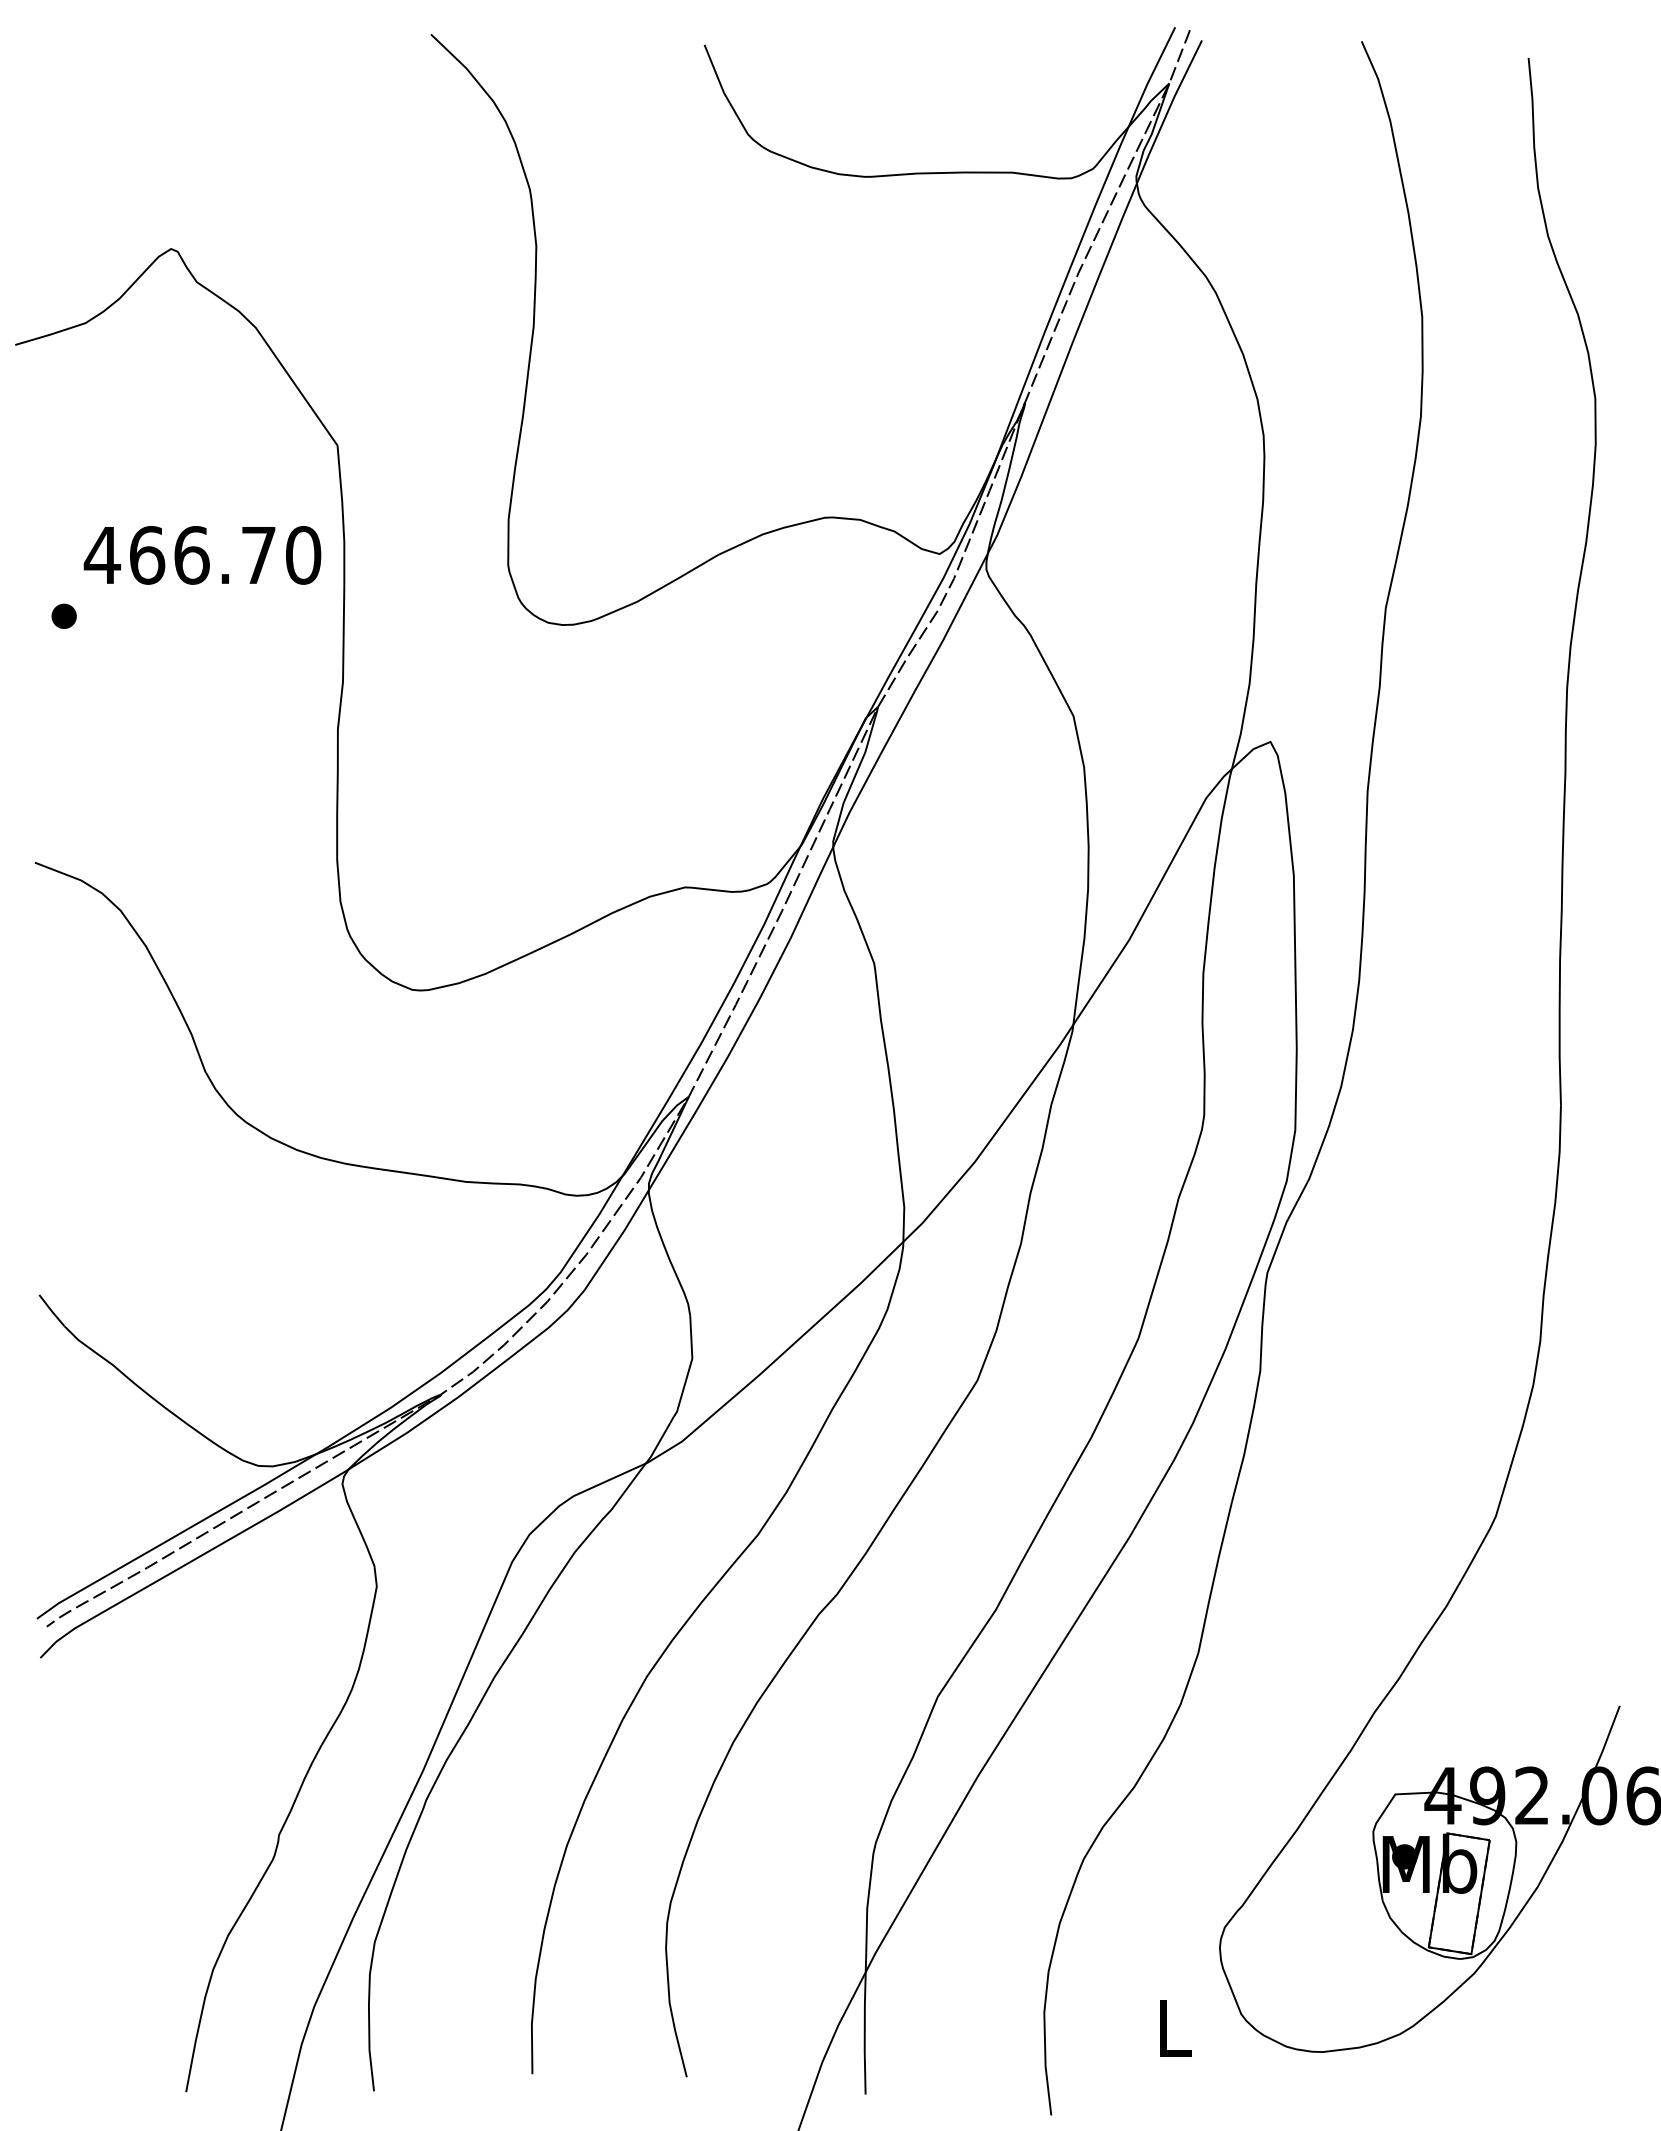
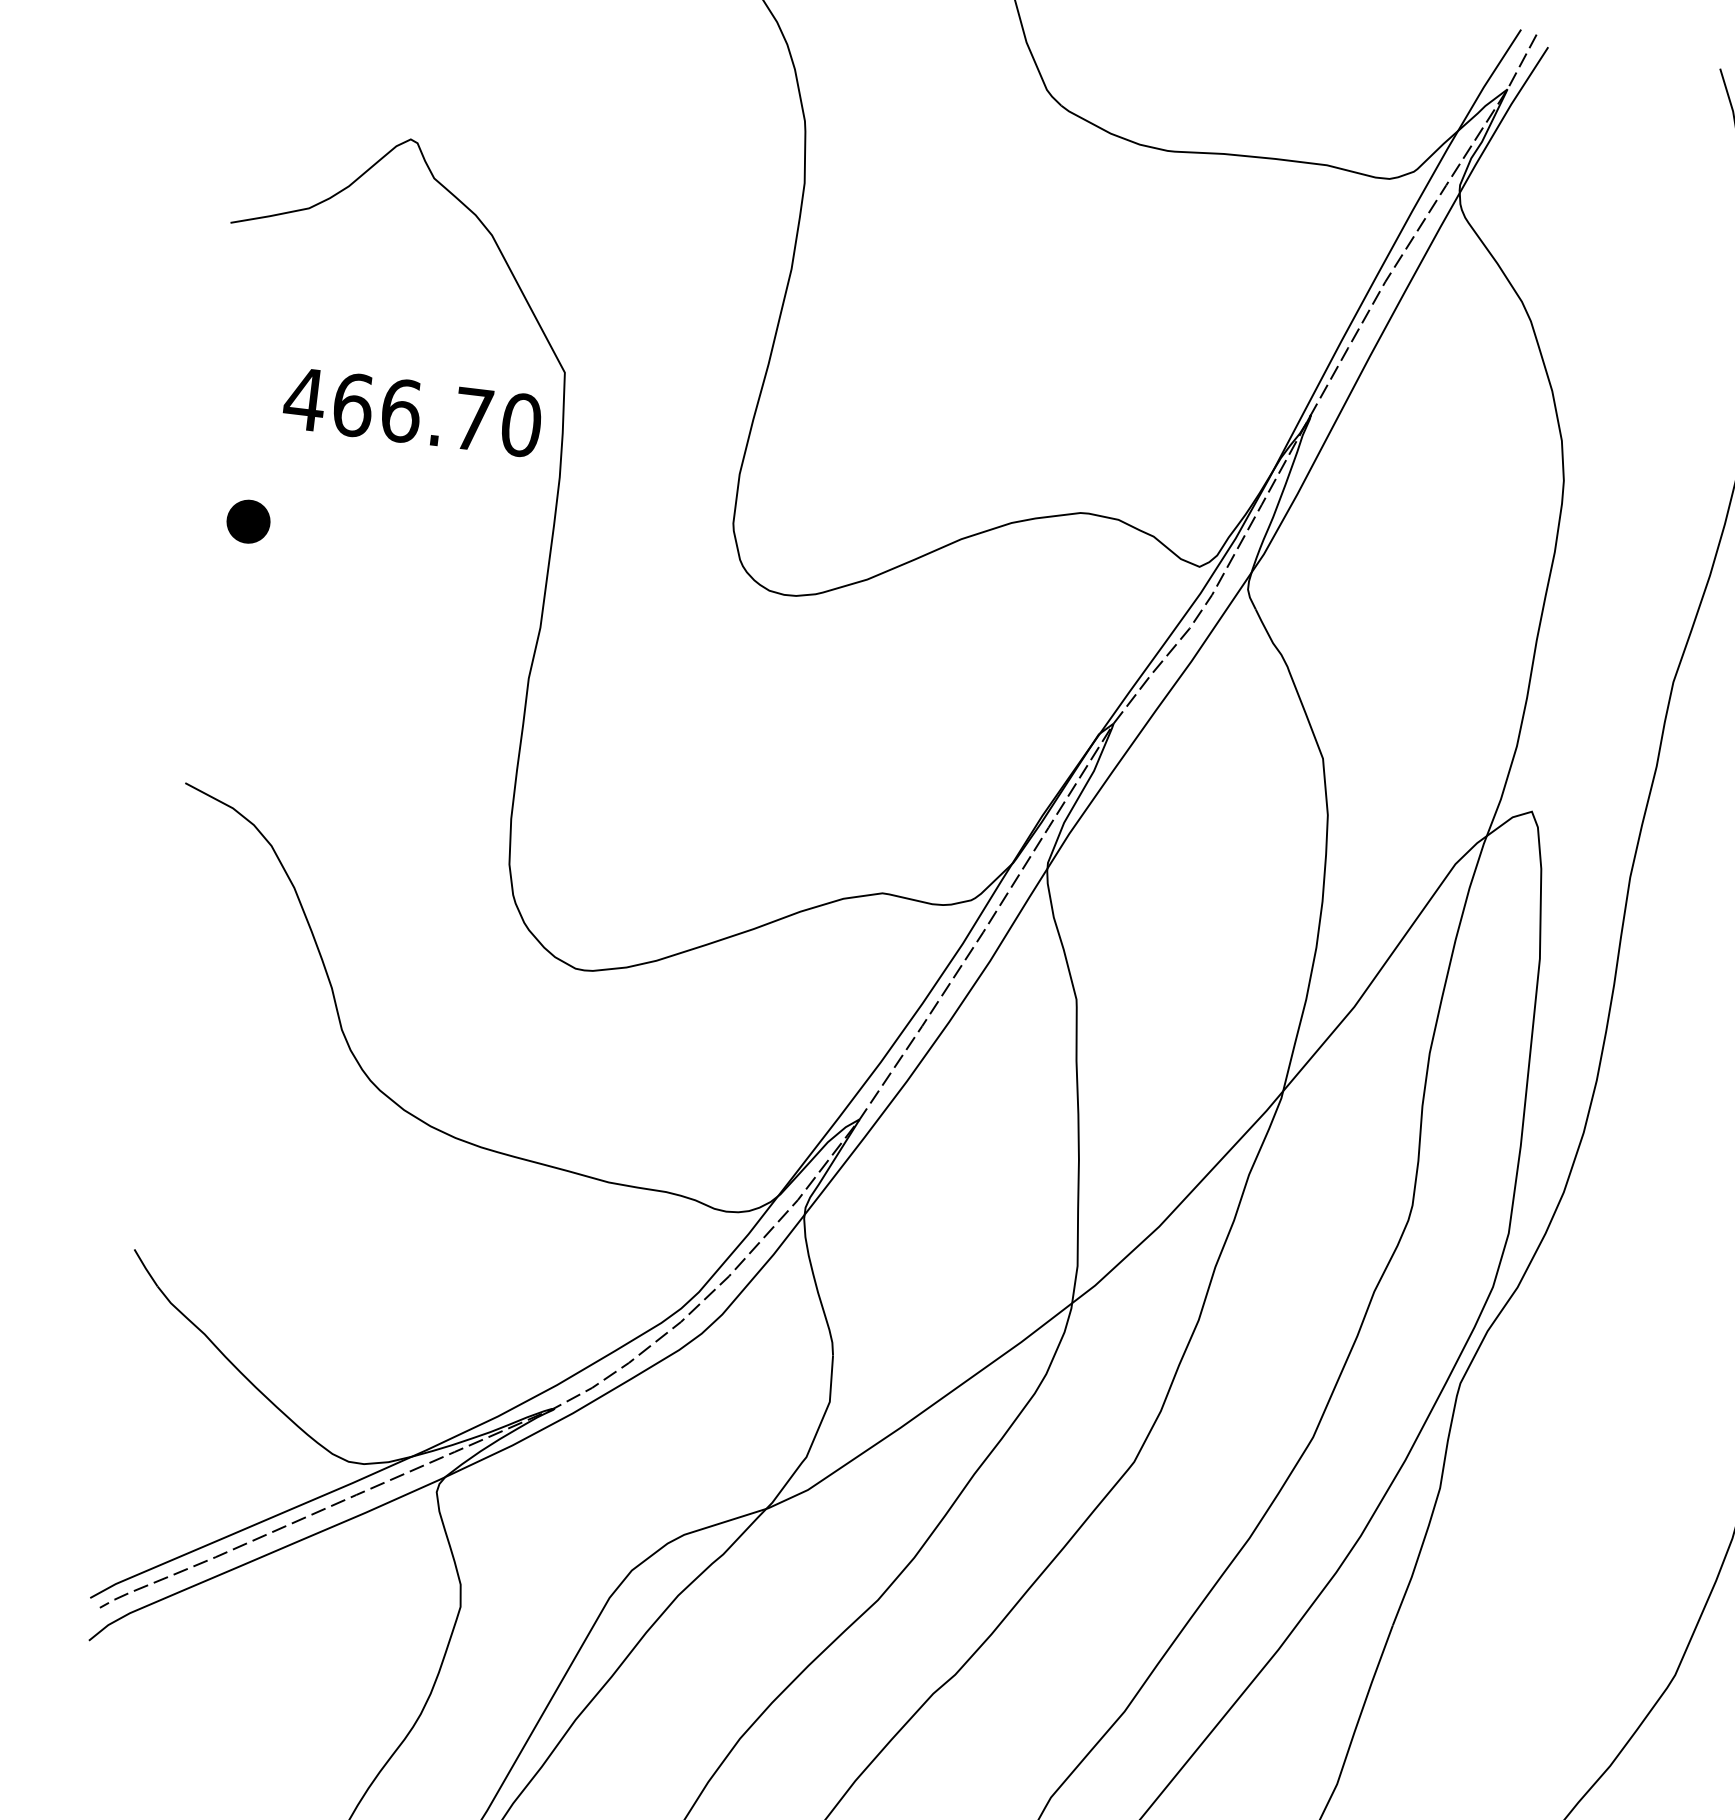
text: (202, 555) -> (412, 412), moved
part: (63, 615) -> (247, 520), size x1.6

